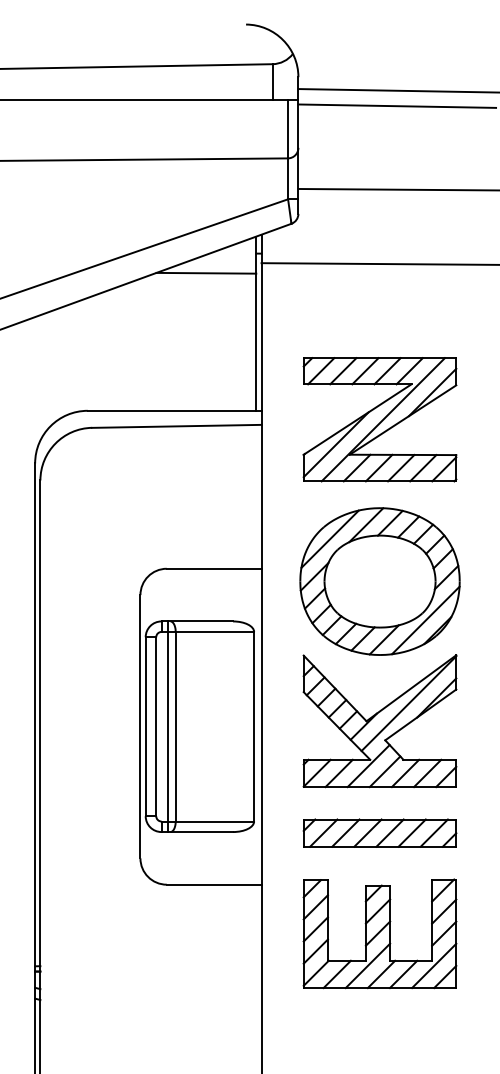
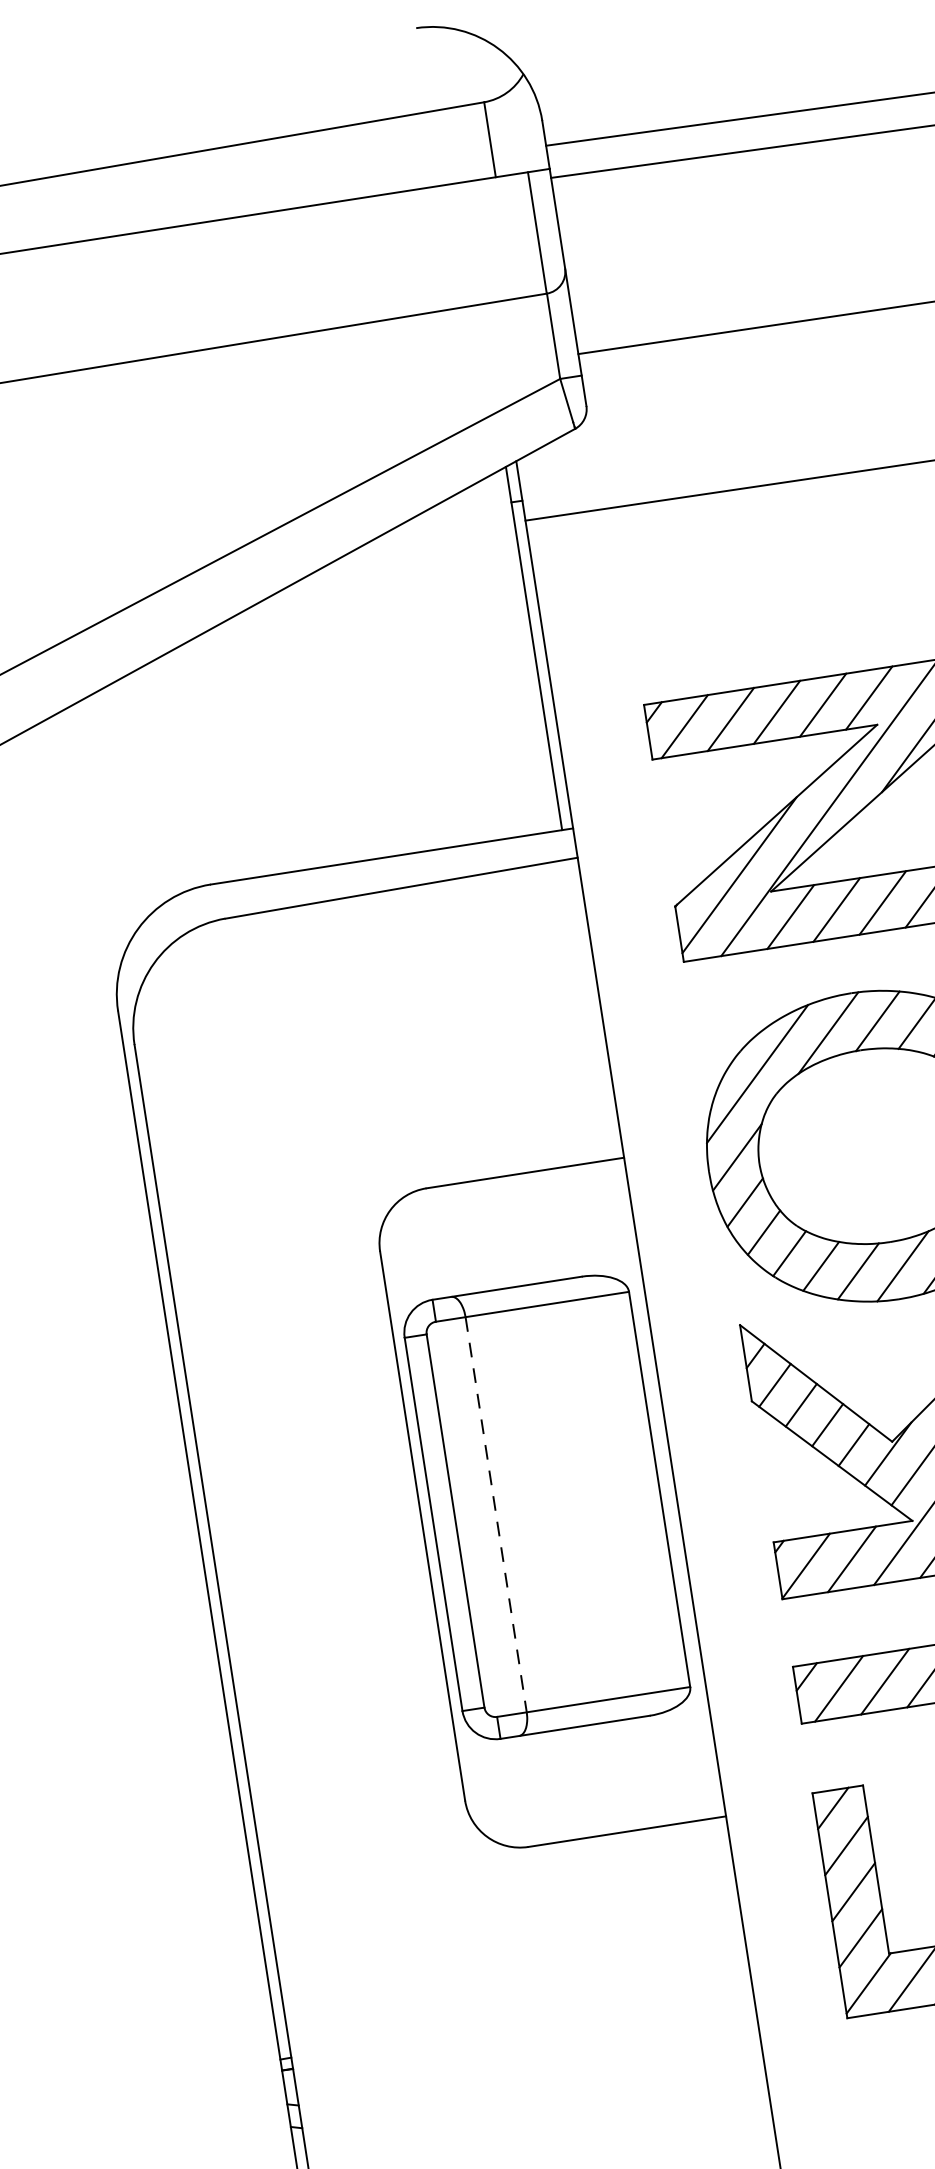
line: (206, 272) -> (413, 557), removed
line: (167, 726) -> (478, 1516), removed
line: (175, 726) -> (495, 1514), solid -> dashed

